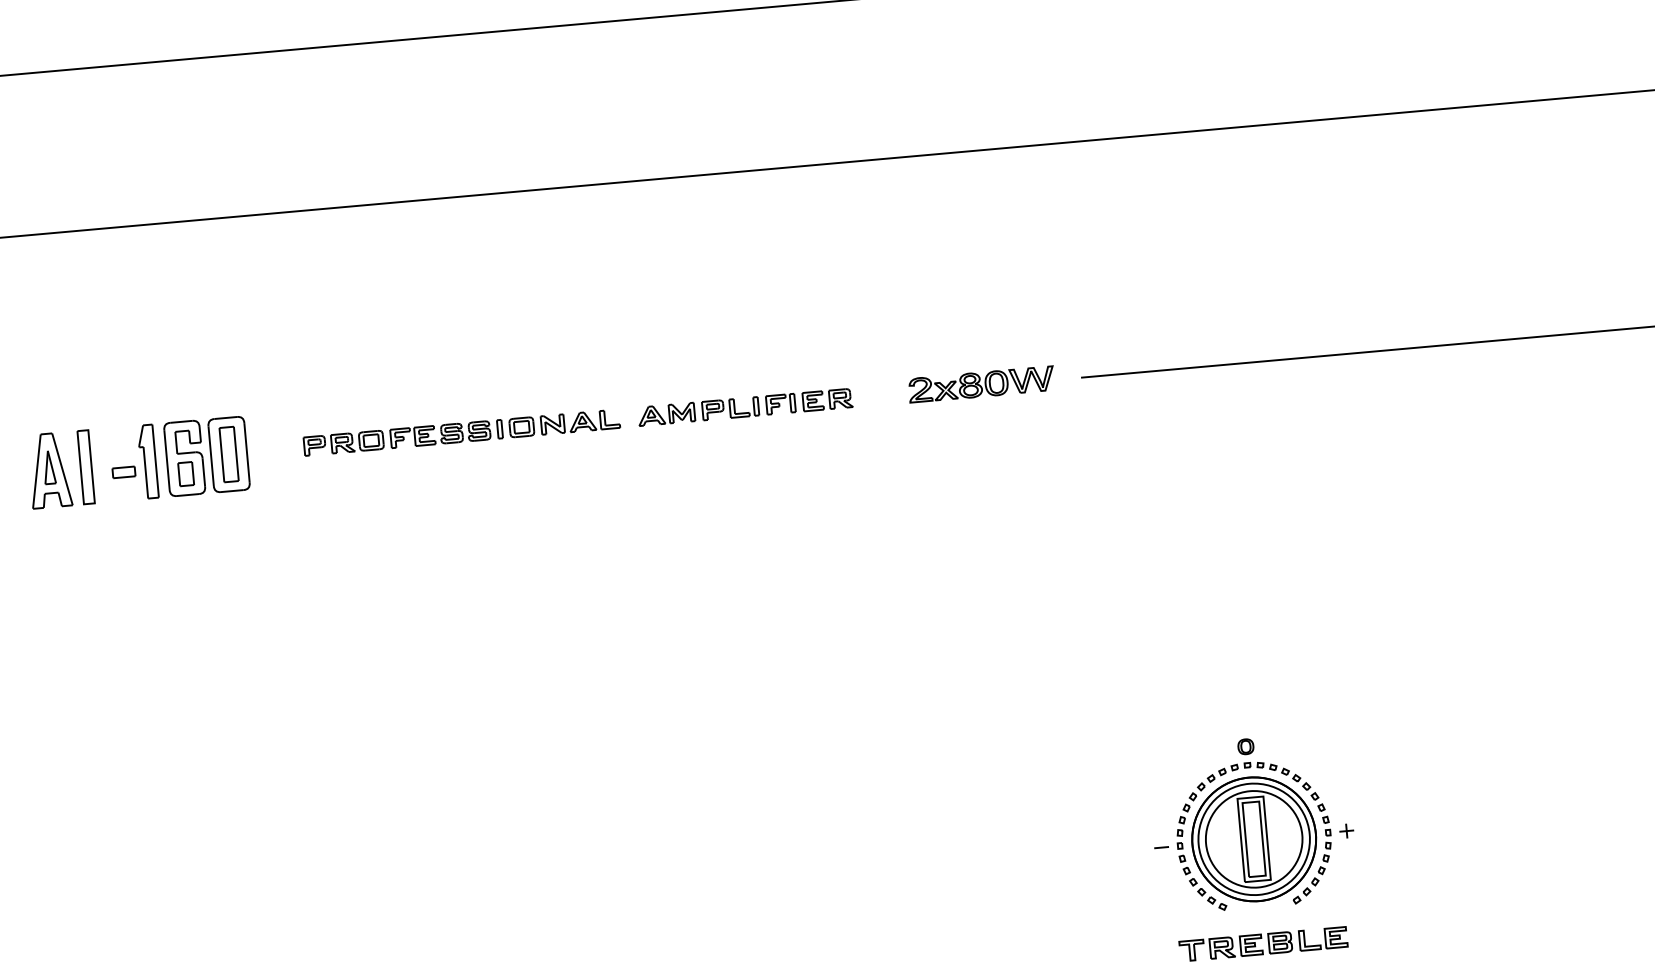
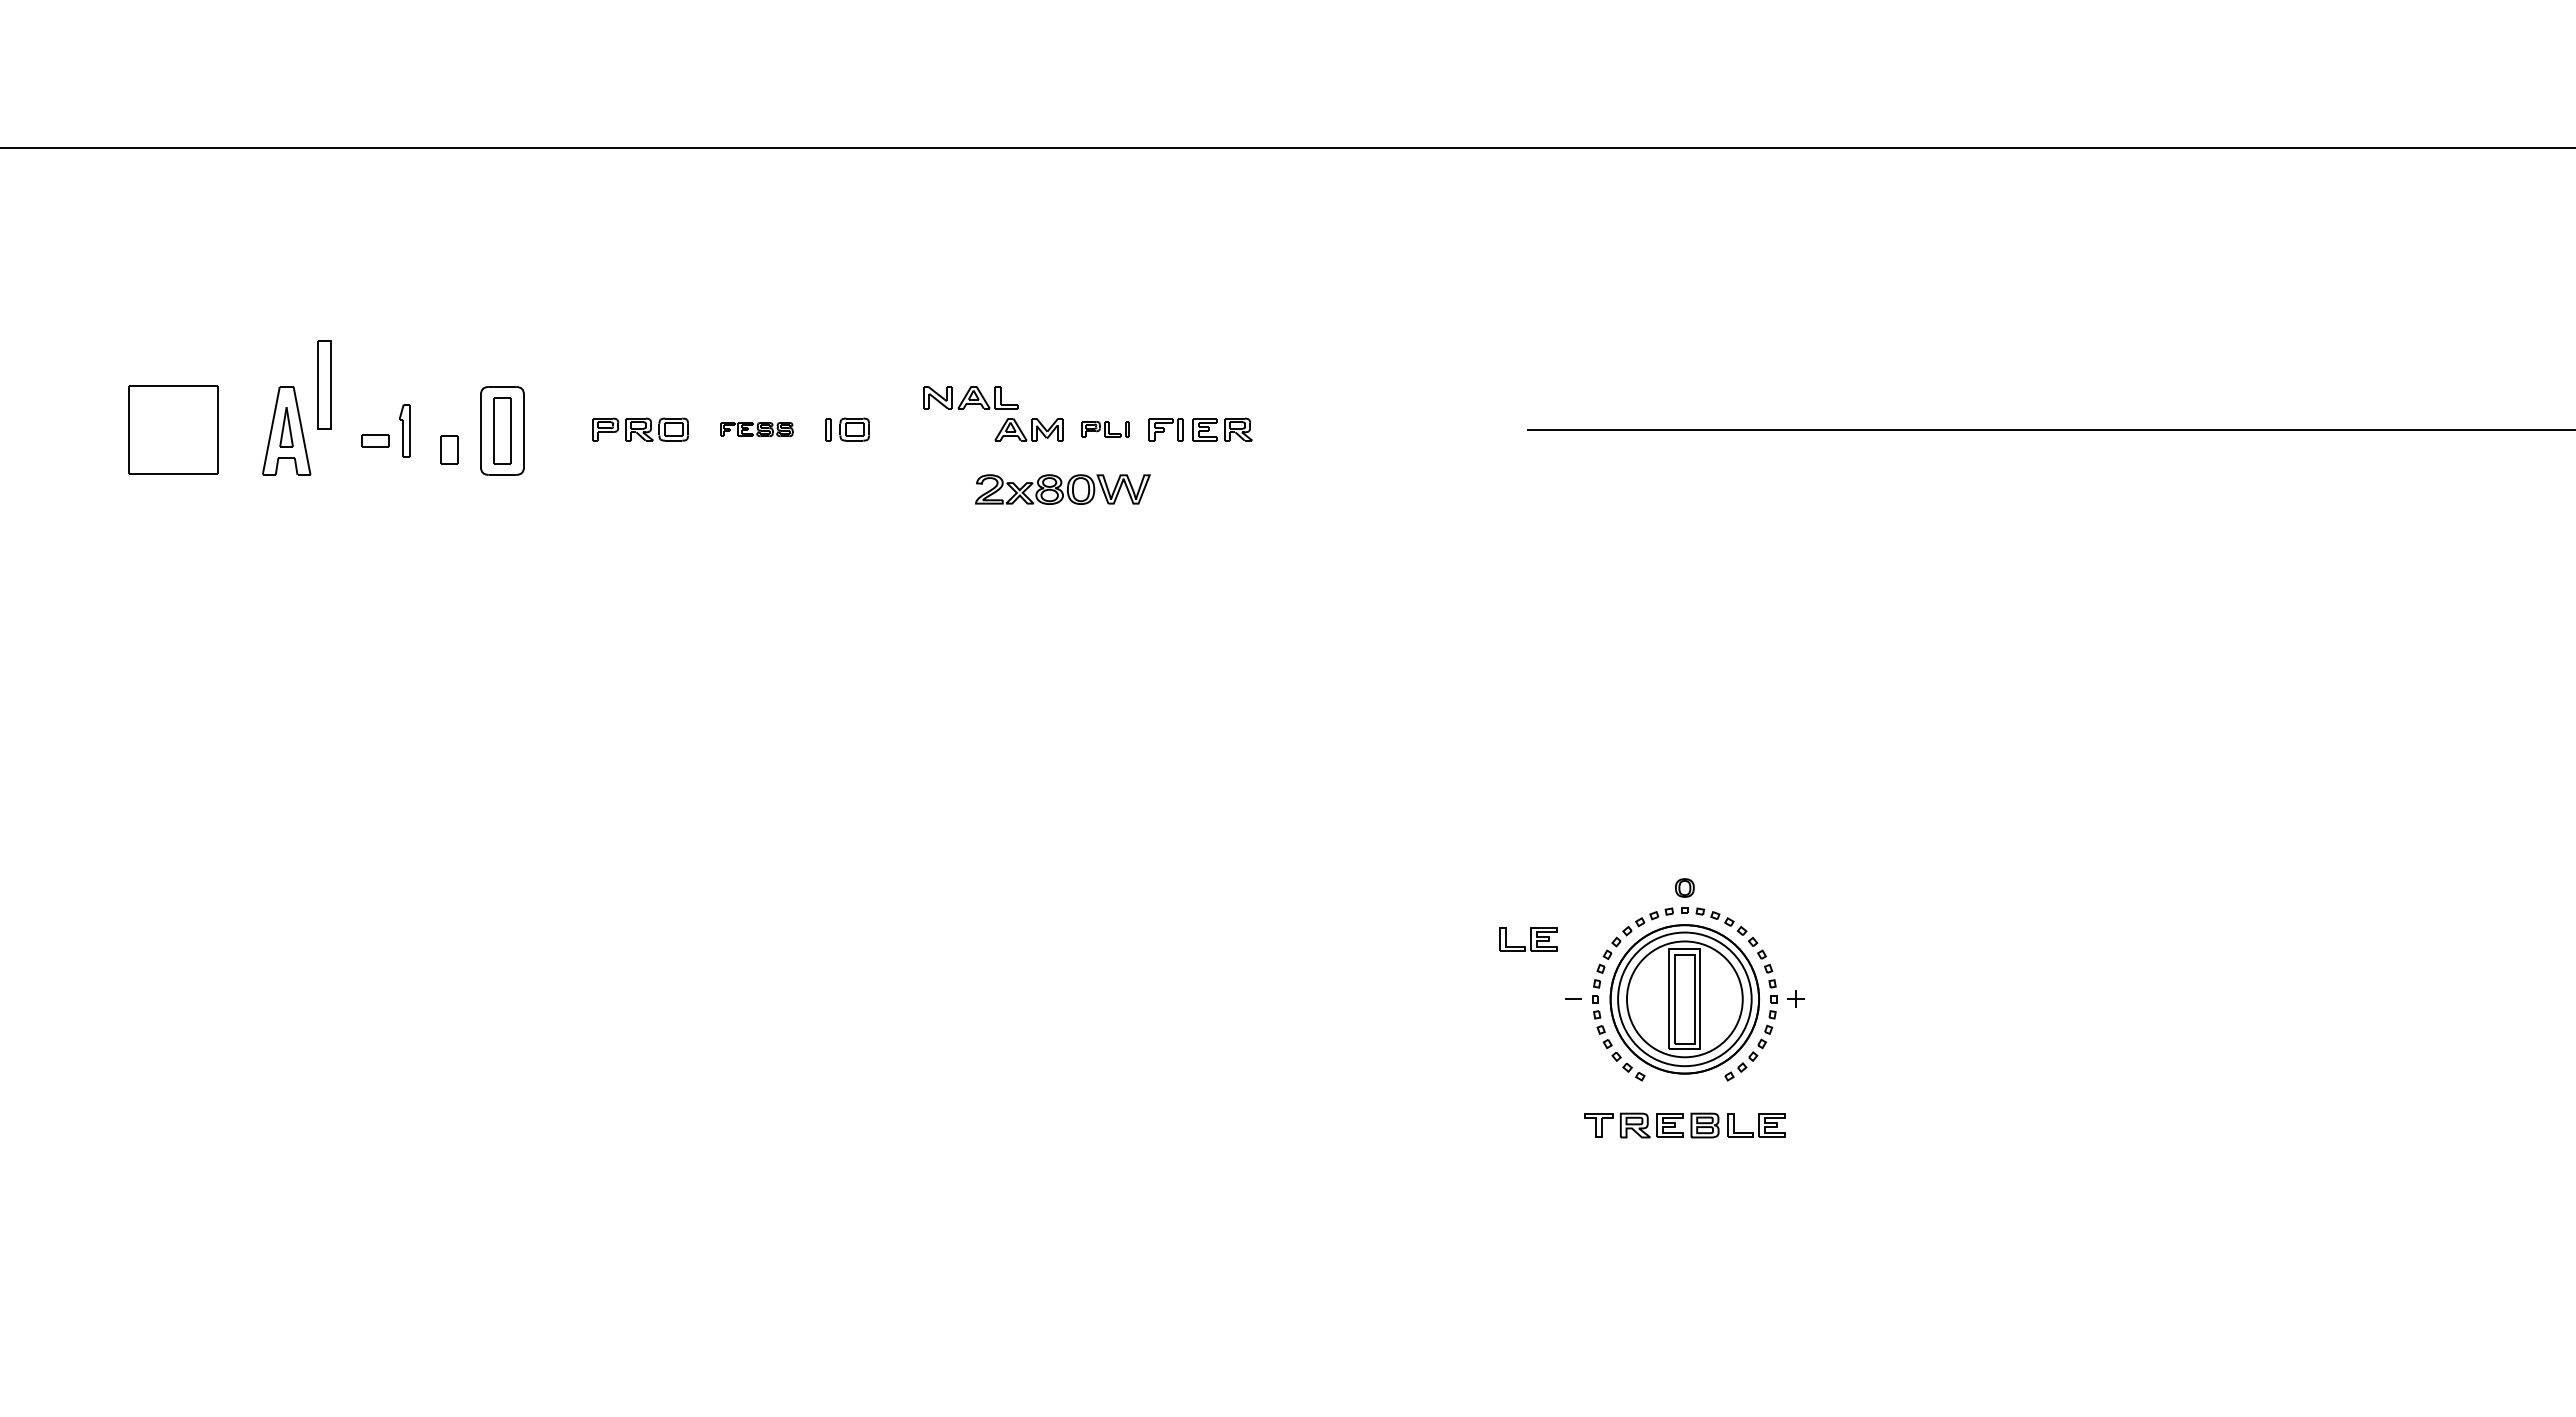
part: (981, 384) -> (1062, 489), moved
part: (730, 408) -> (1105, 429), size x0.7
part: (579, 422) -> (970, 397), moved
part: (440, 434) -> (756, 429), size x0.6
part: (184, 458) -> (448, 430), removed
part: (147, 461) -> (404, 430), size x0.6
part: (86, 466) -> (324, 384), moved
part: (1119, 801) -> (1528, 939), added

